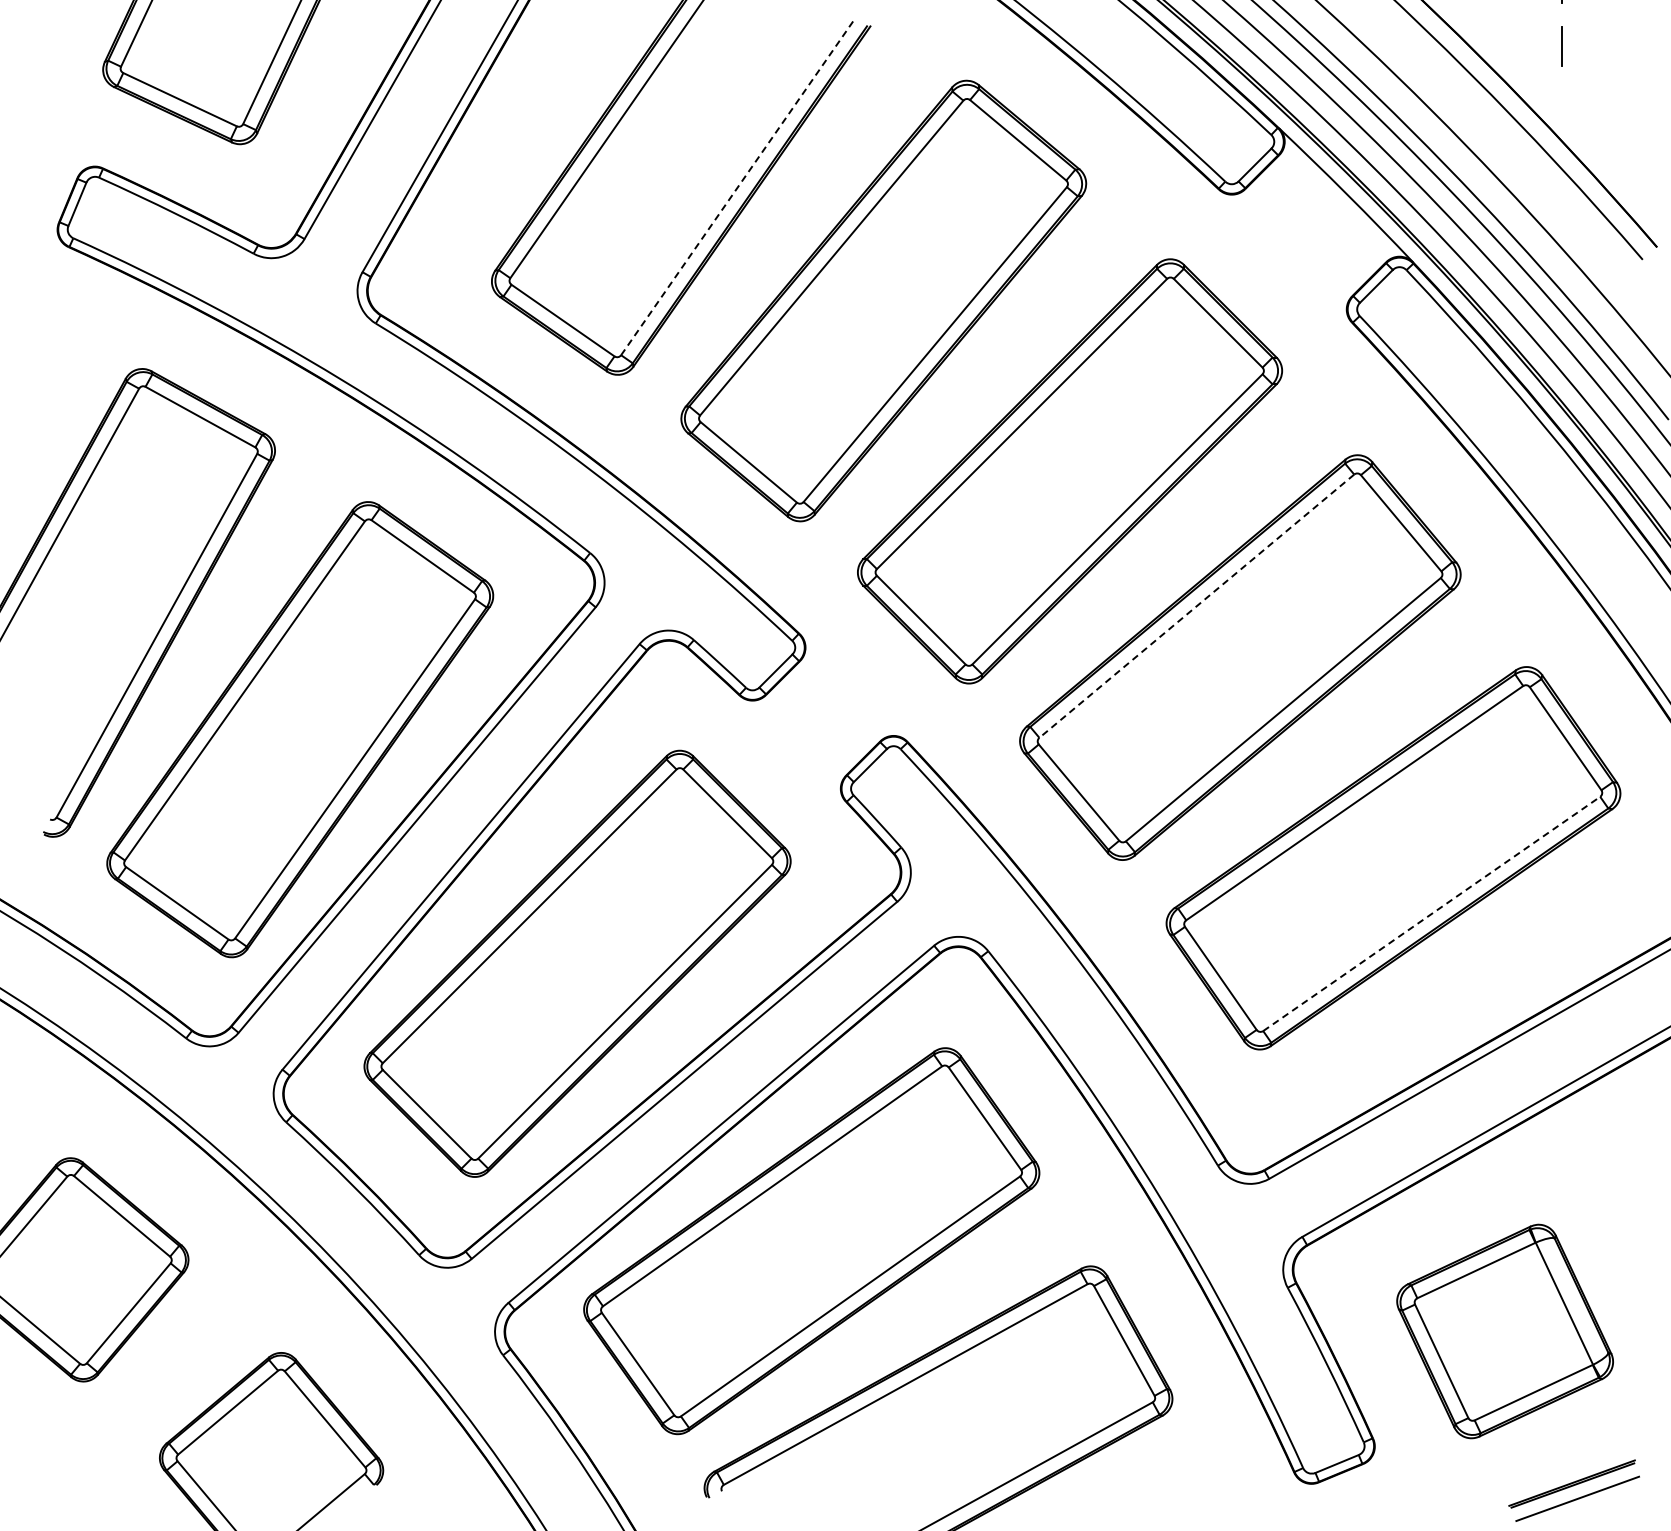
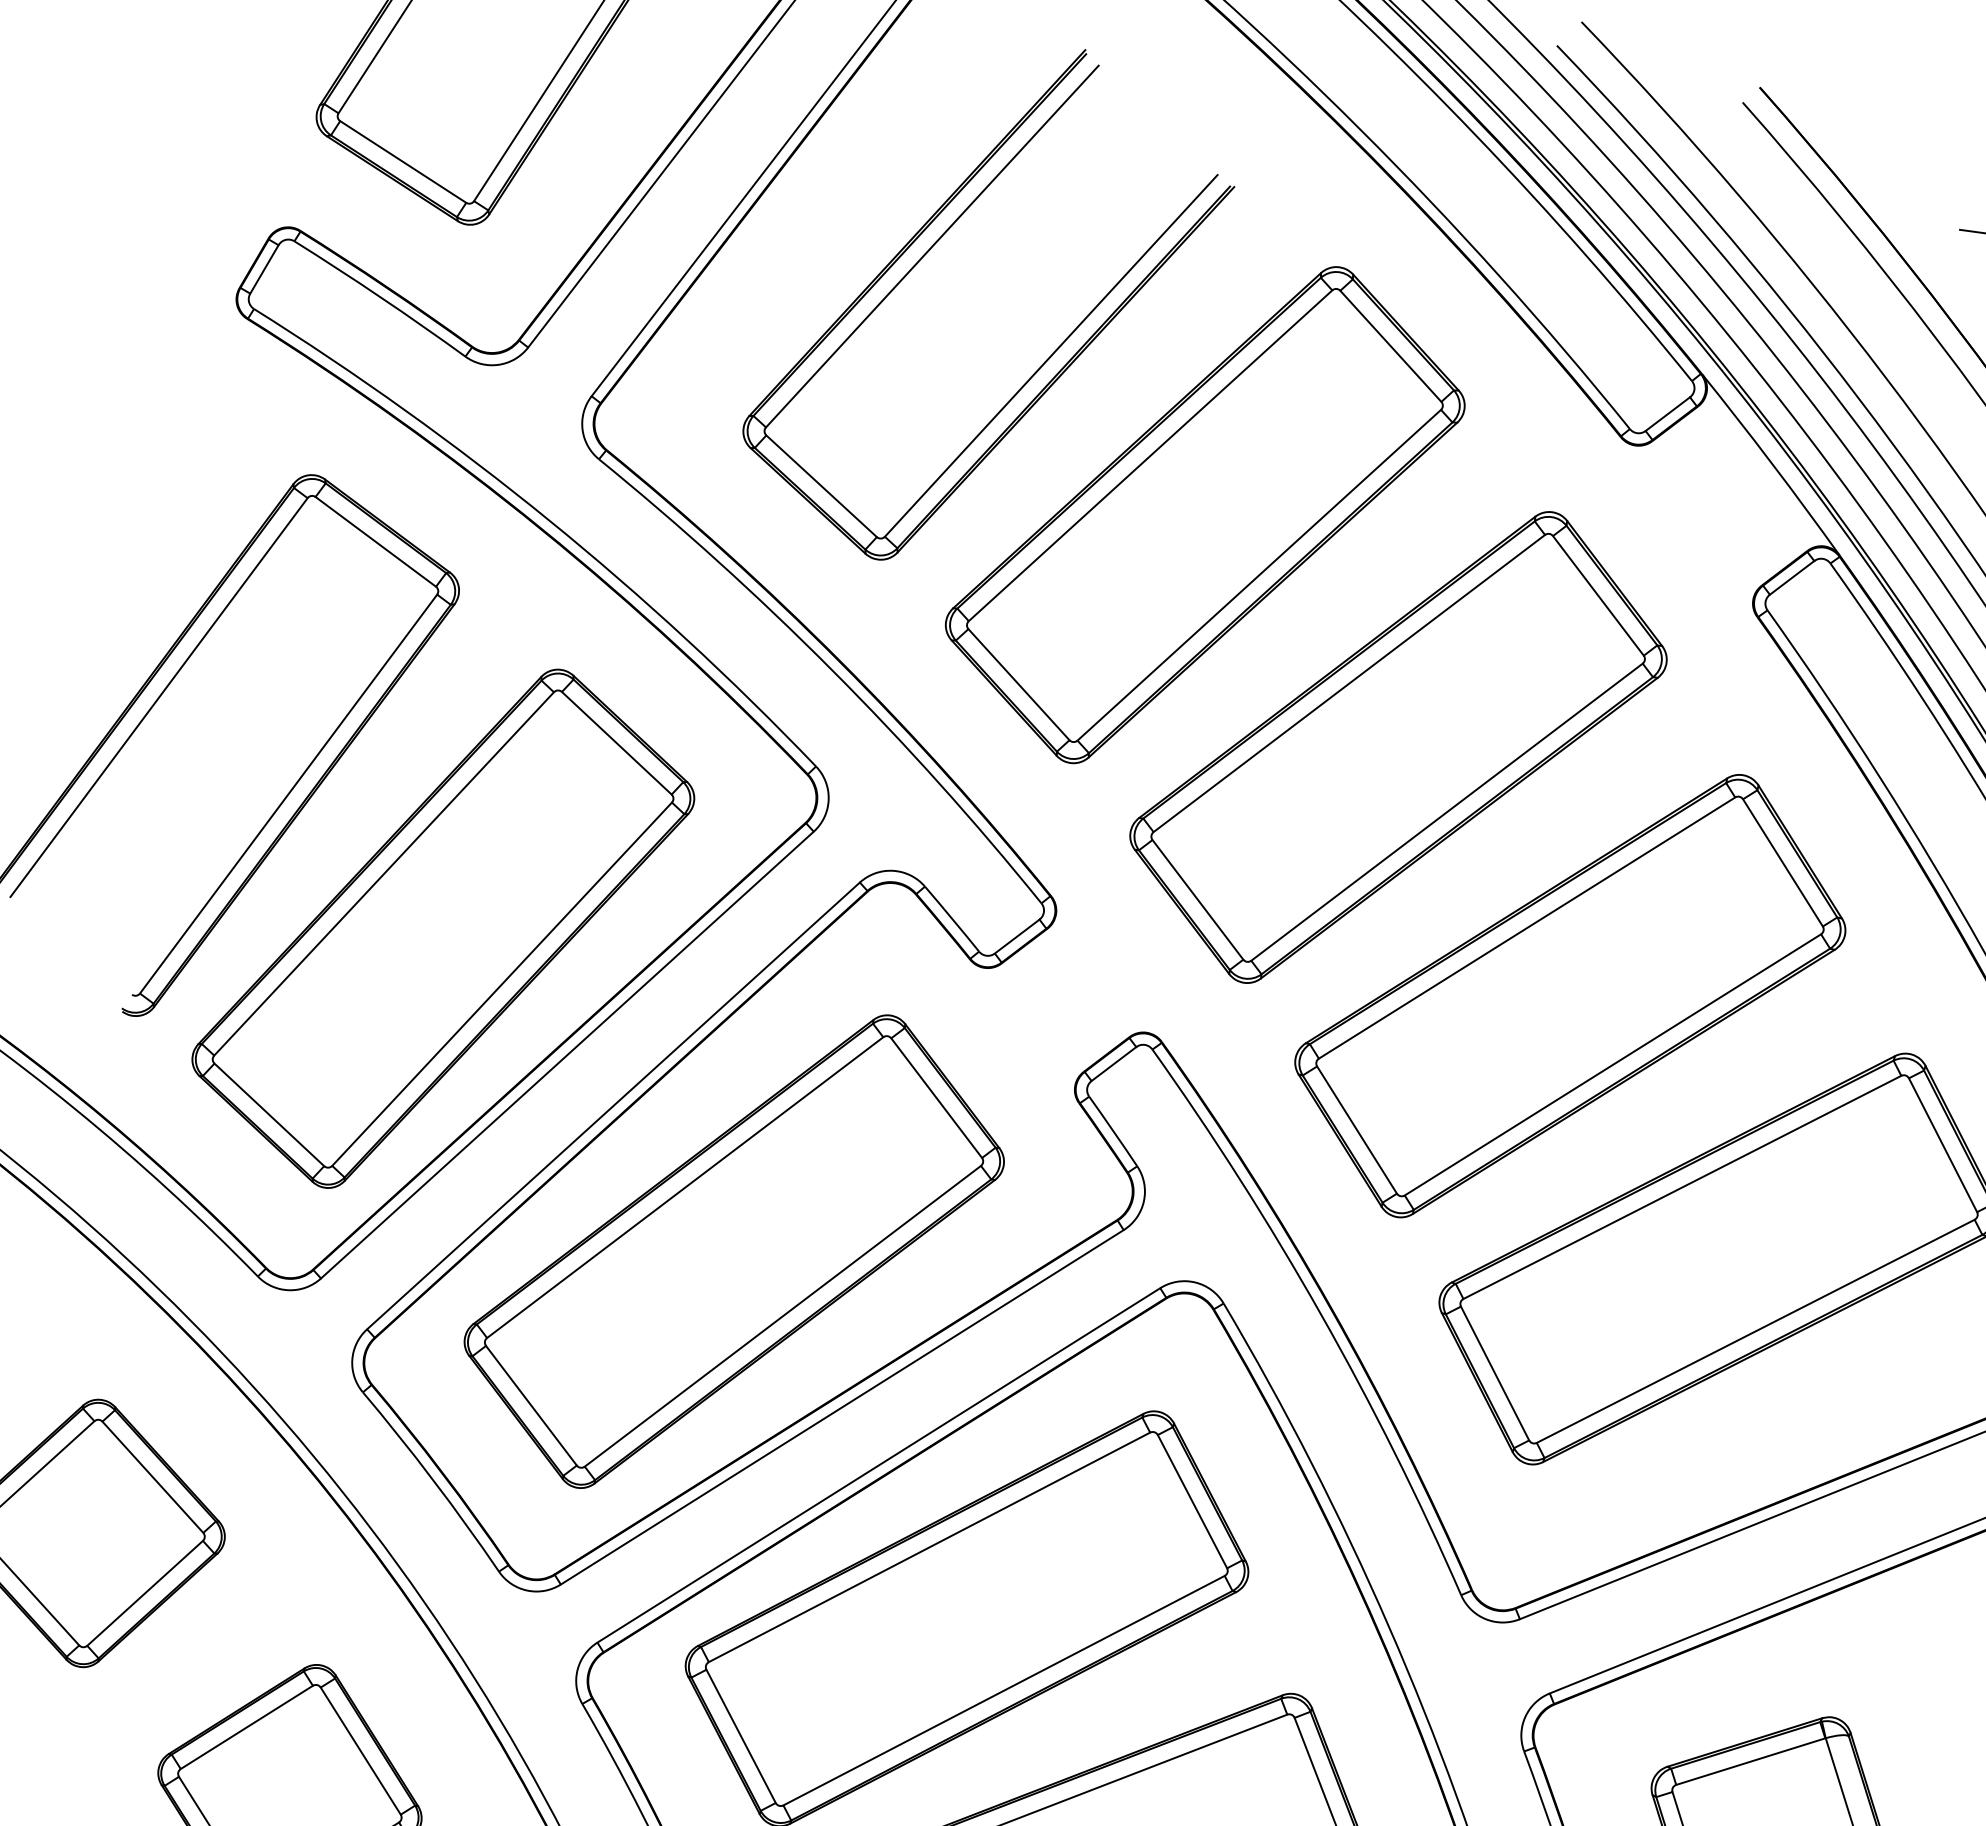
line: (738, 186) -> (1051, 355), dashed -> solid
line: (1196, 606) -> (1526, 928), dashed -> solid
line: (1432, 913) -> (1756, 1330), dashed -> solid

